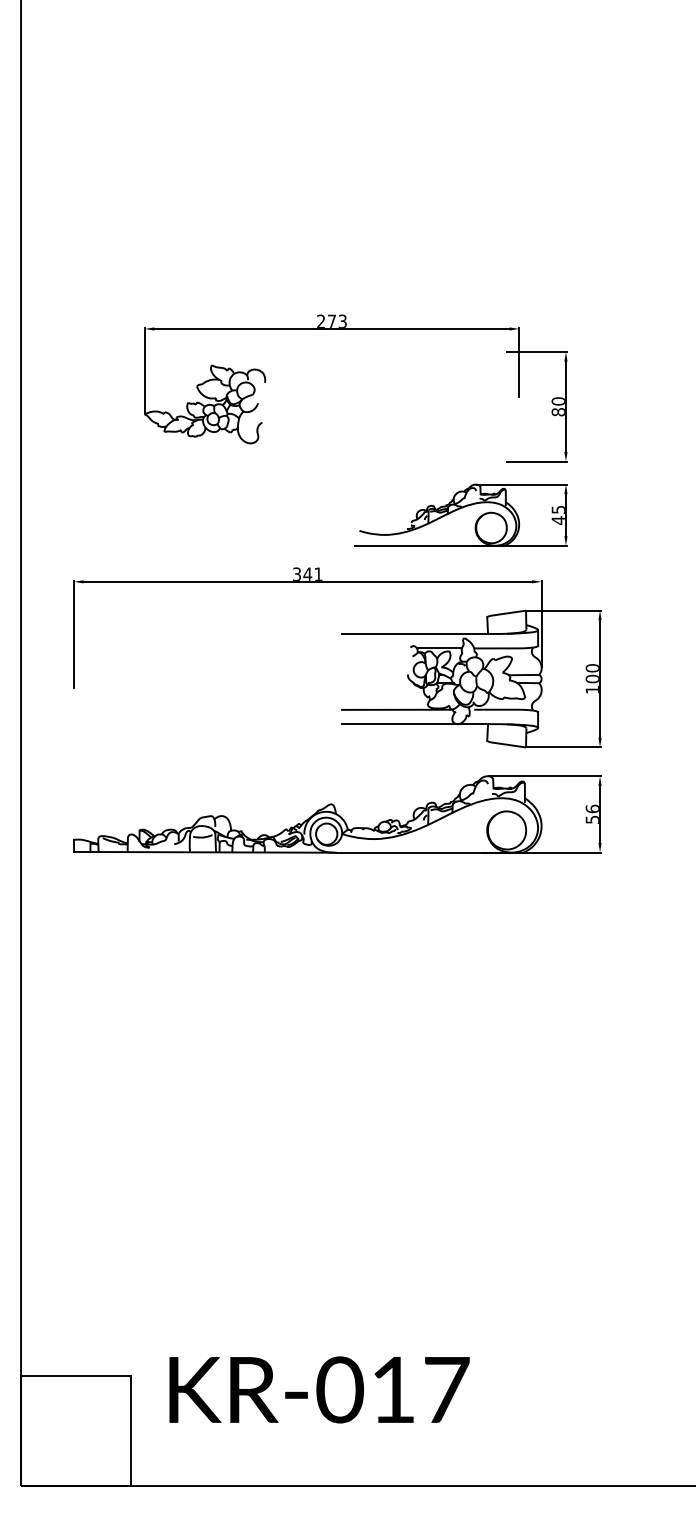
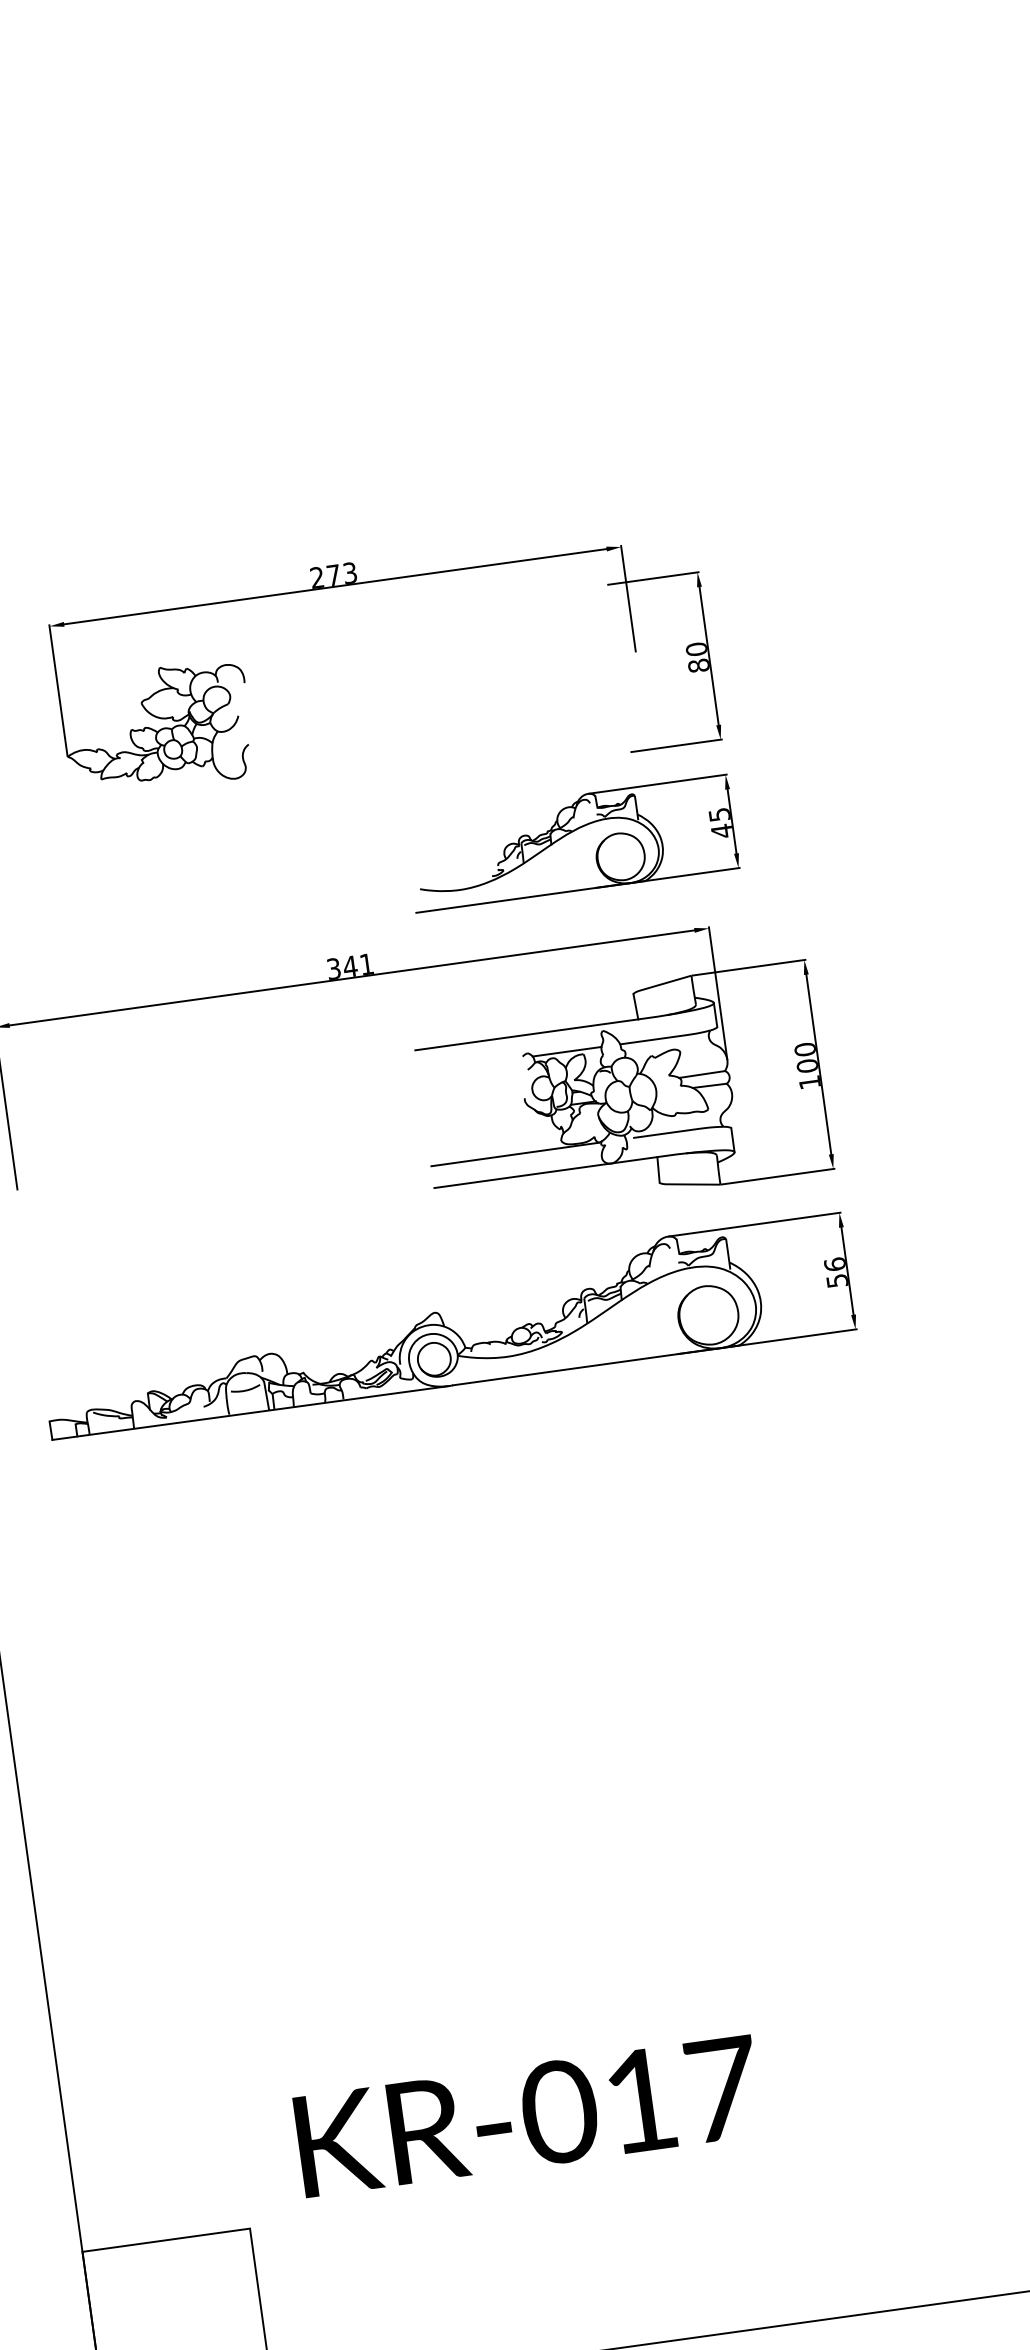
text: (319, 1389) -> (528, 2115), moved

